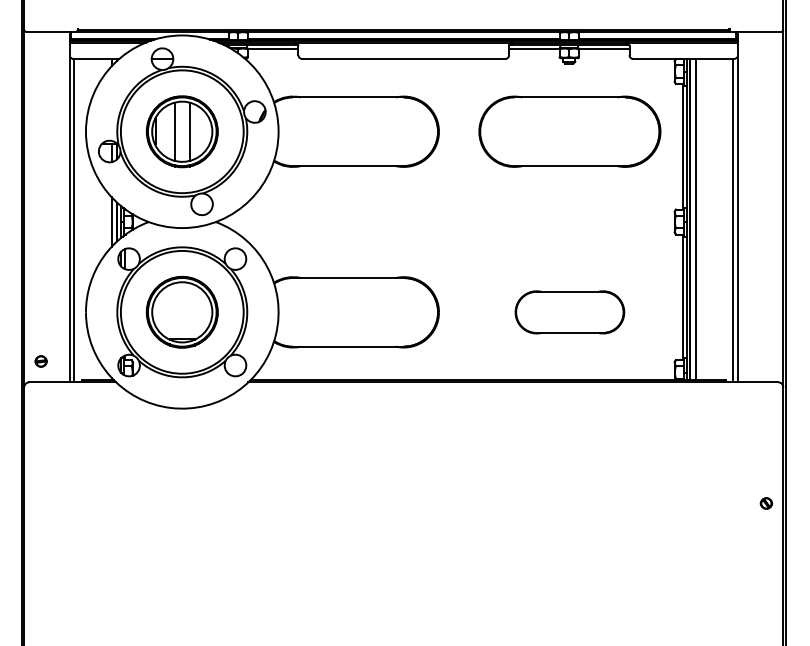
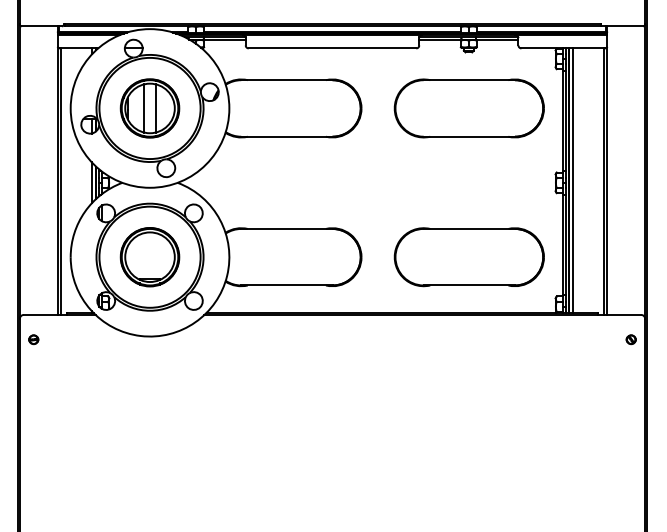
part: (569, 312) -> (469, 257), size x1.67
part: (40, 361) -> (33, 339), moved
part: (765, 503) -> (630, 339), moved

